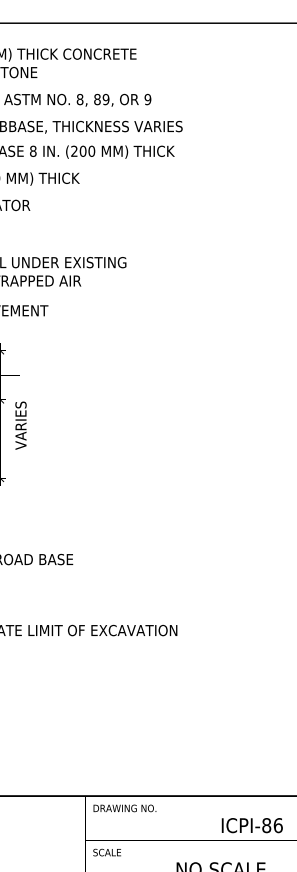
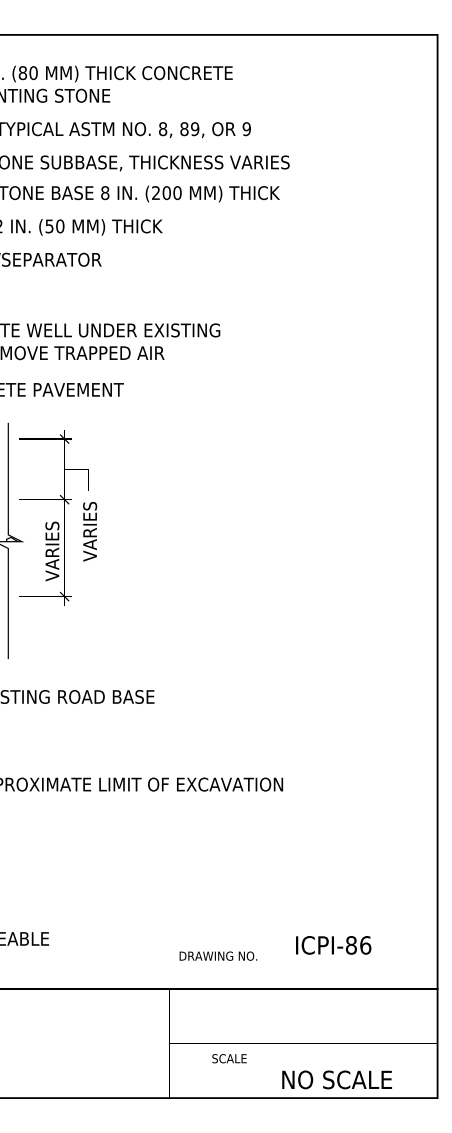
text: (125, 807) -> (218, 955), moved
text: (252, 825) -> (333, 945), moved
text: (107, 852) -> (229, 1058), moved

